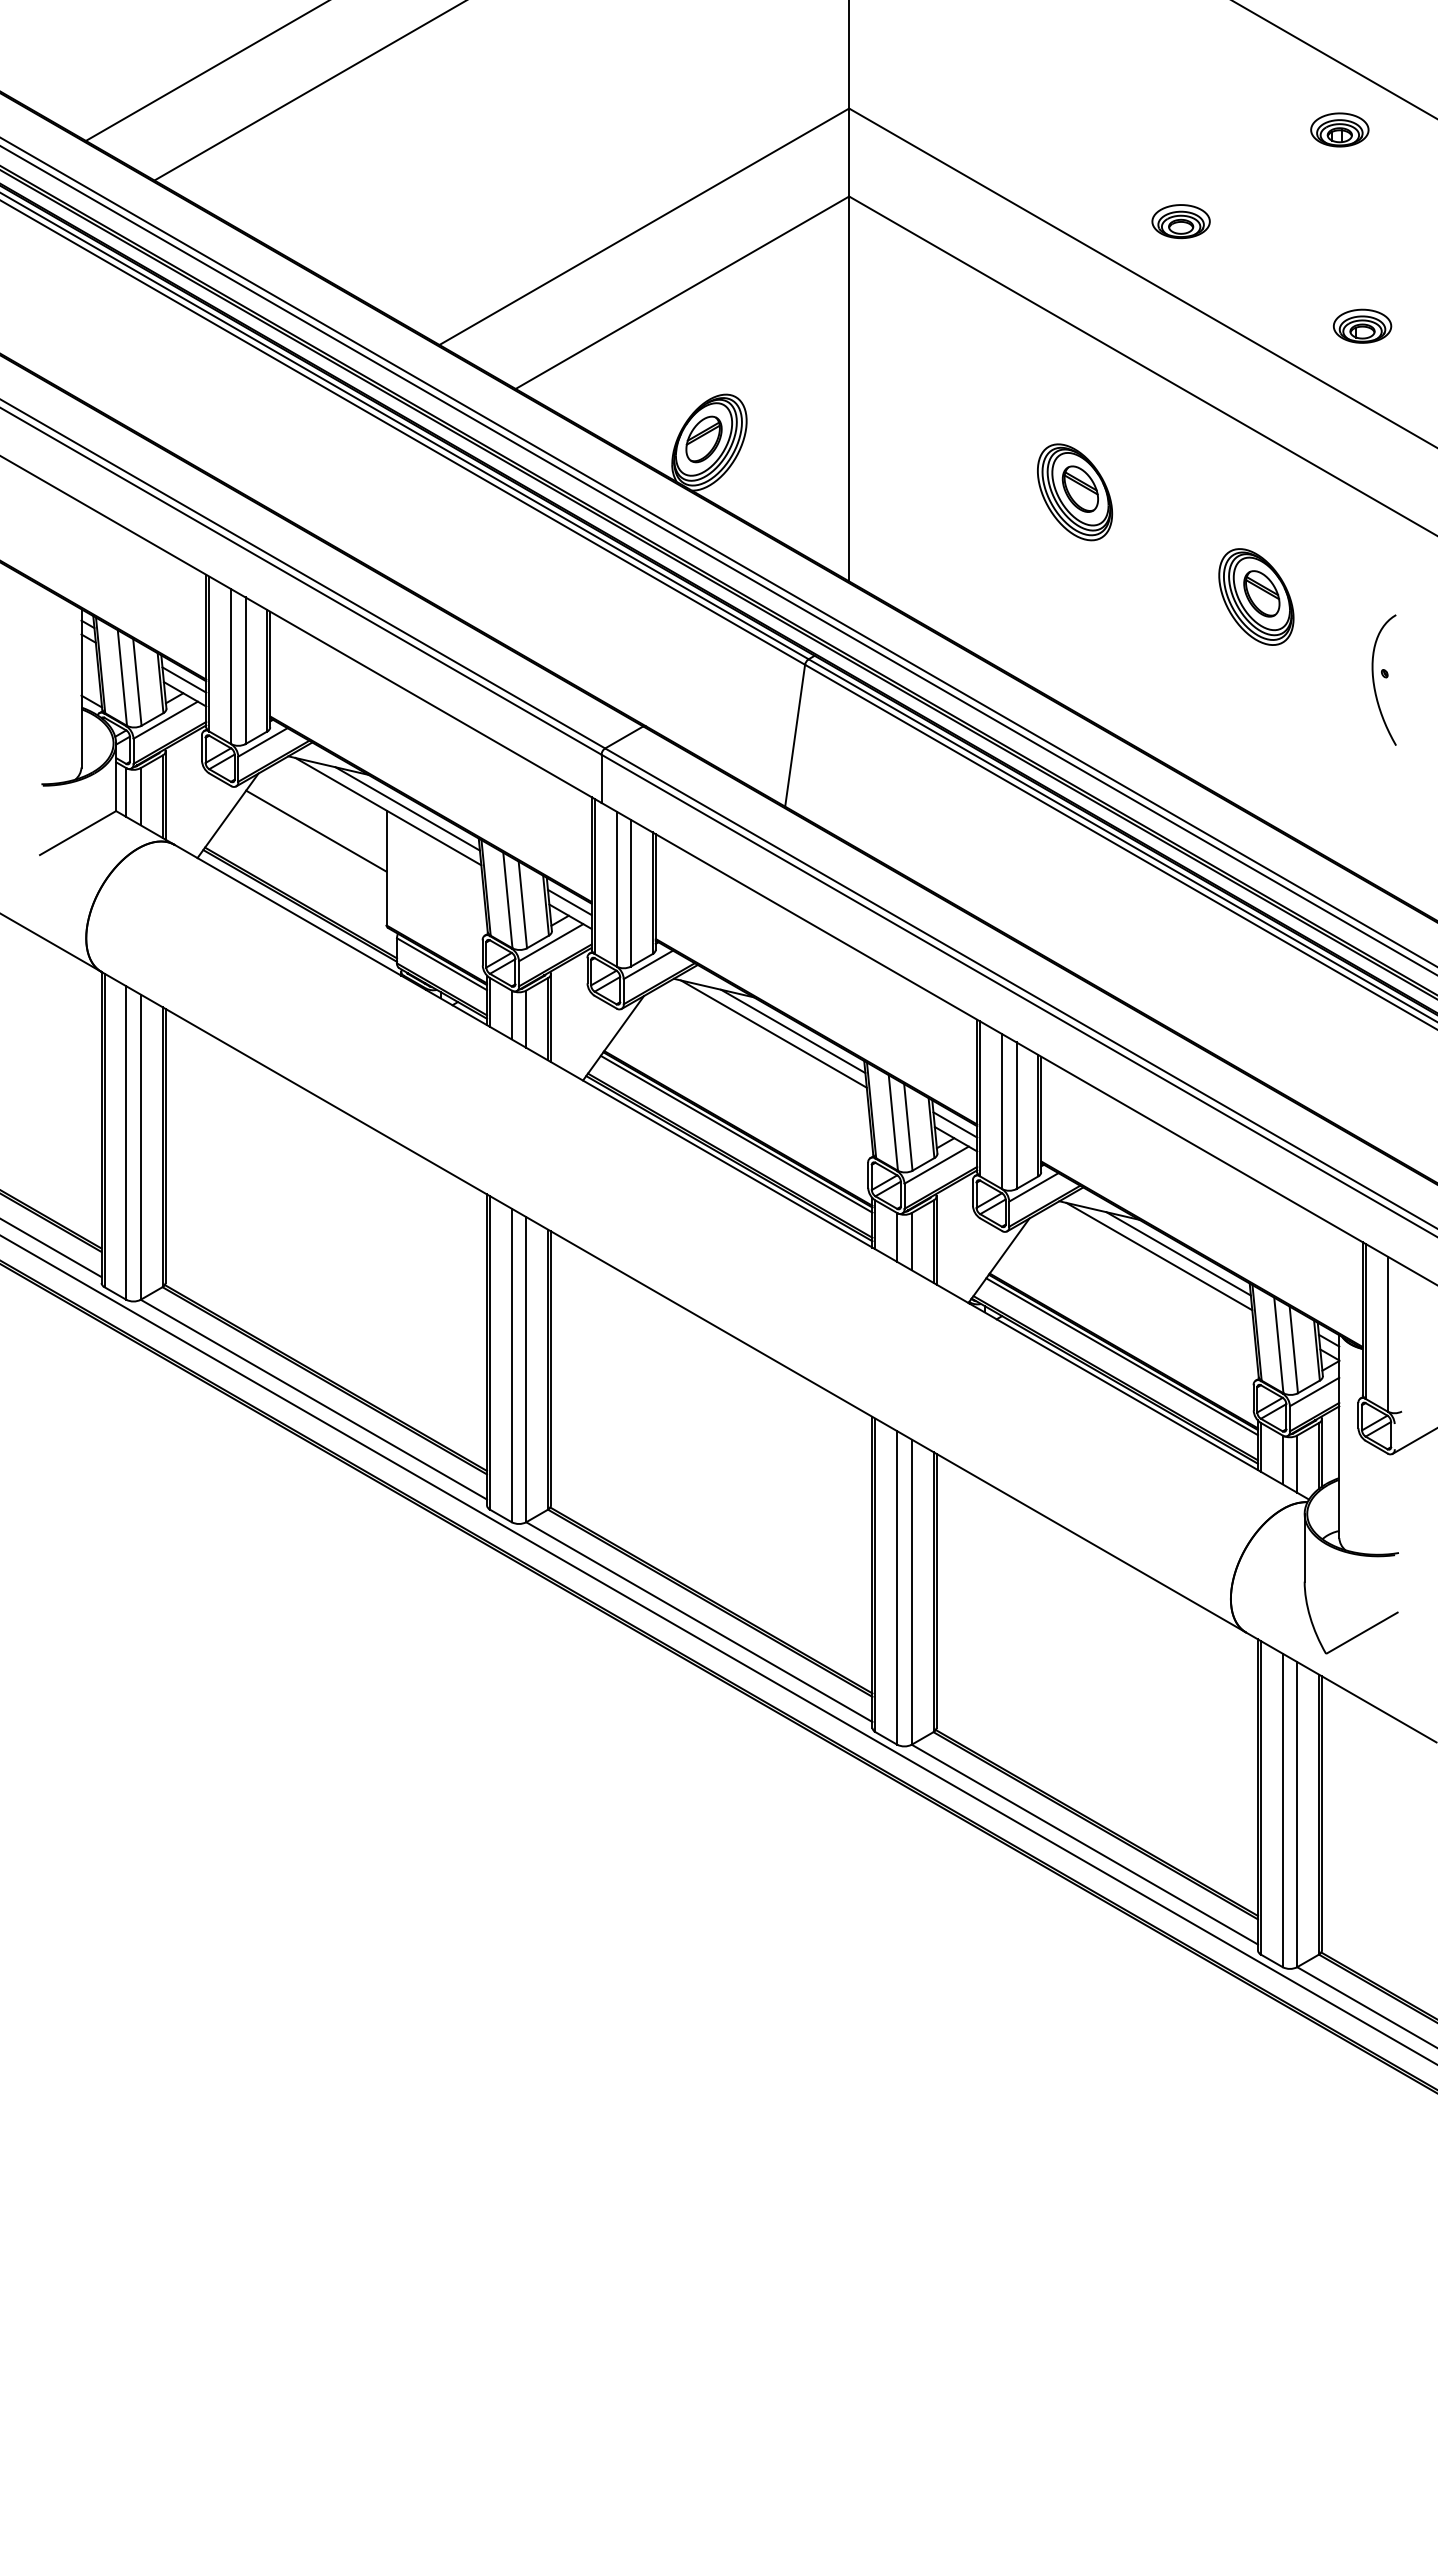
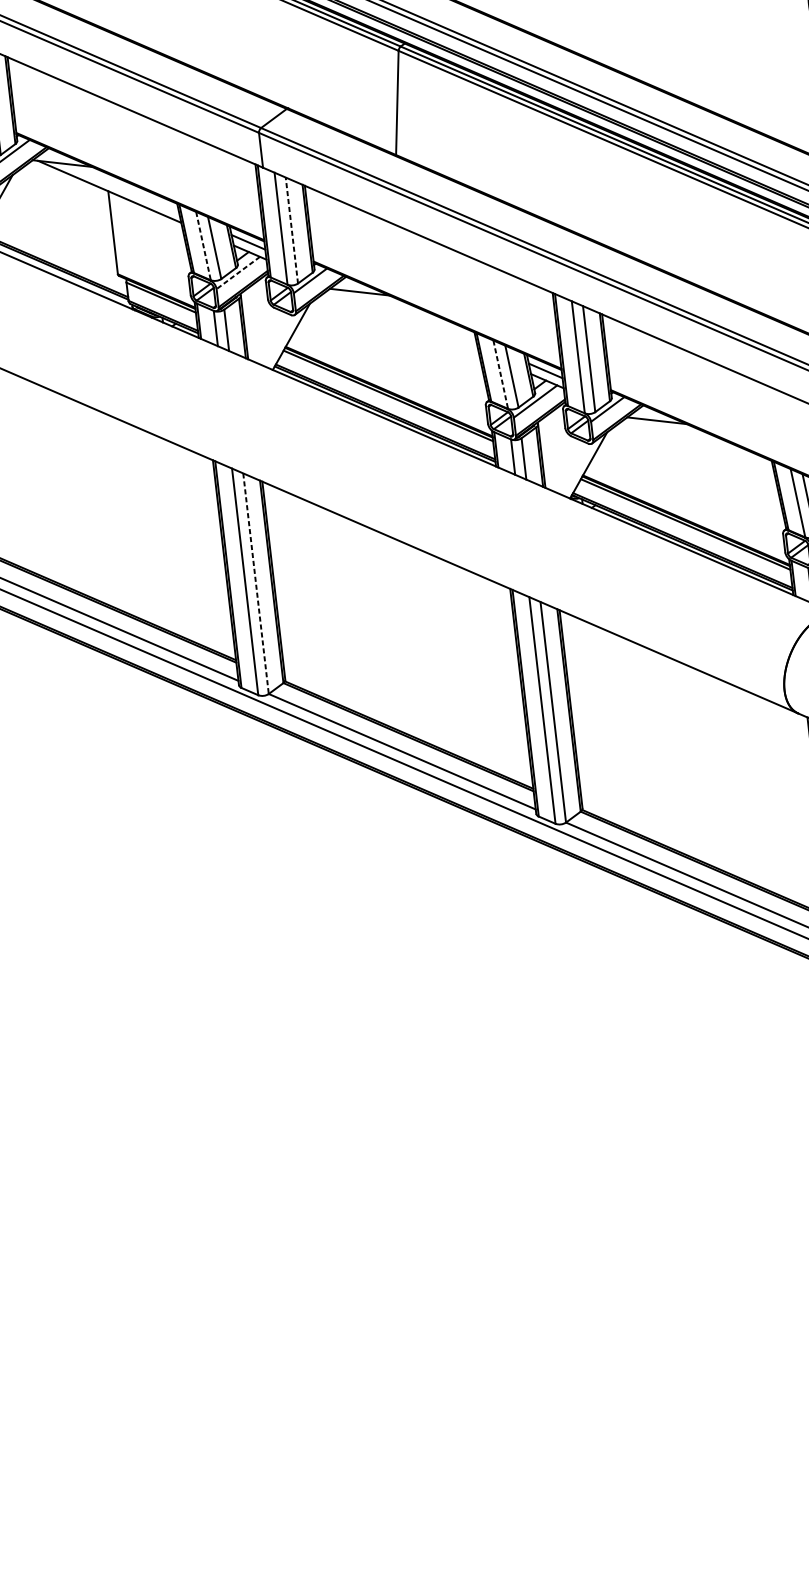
line: (407, 808) -> (123, 187), removed
line: (316, 830) -> (59, 211), removed
line: (631, 892) -> (292, 229), solid -> dashed
line: (507, 900) -> (203, 246), solid -> dashed
line: (550, 942) -> (237, 272), solid -> dashed
line: (793, 1031) -> (420, 316), removed
line: (773, 1033) -> (406, 320), removed
line: (893, 1122) -> (500, 374), solid -> dashed
line: (1178, 1253) -> (717, 445), removed
line: (1159, 1256) -> (704, 448), removed
line: (526, 1369) -> (256, 583), solid -> dashed

